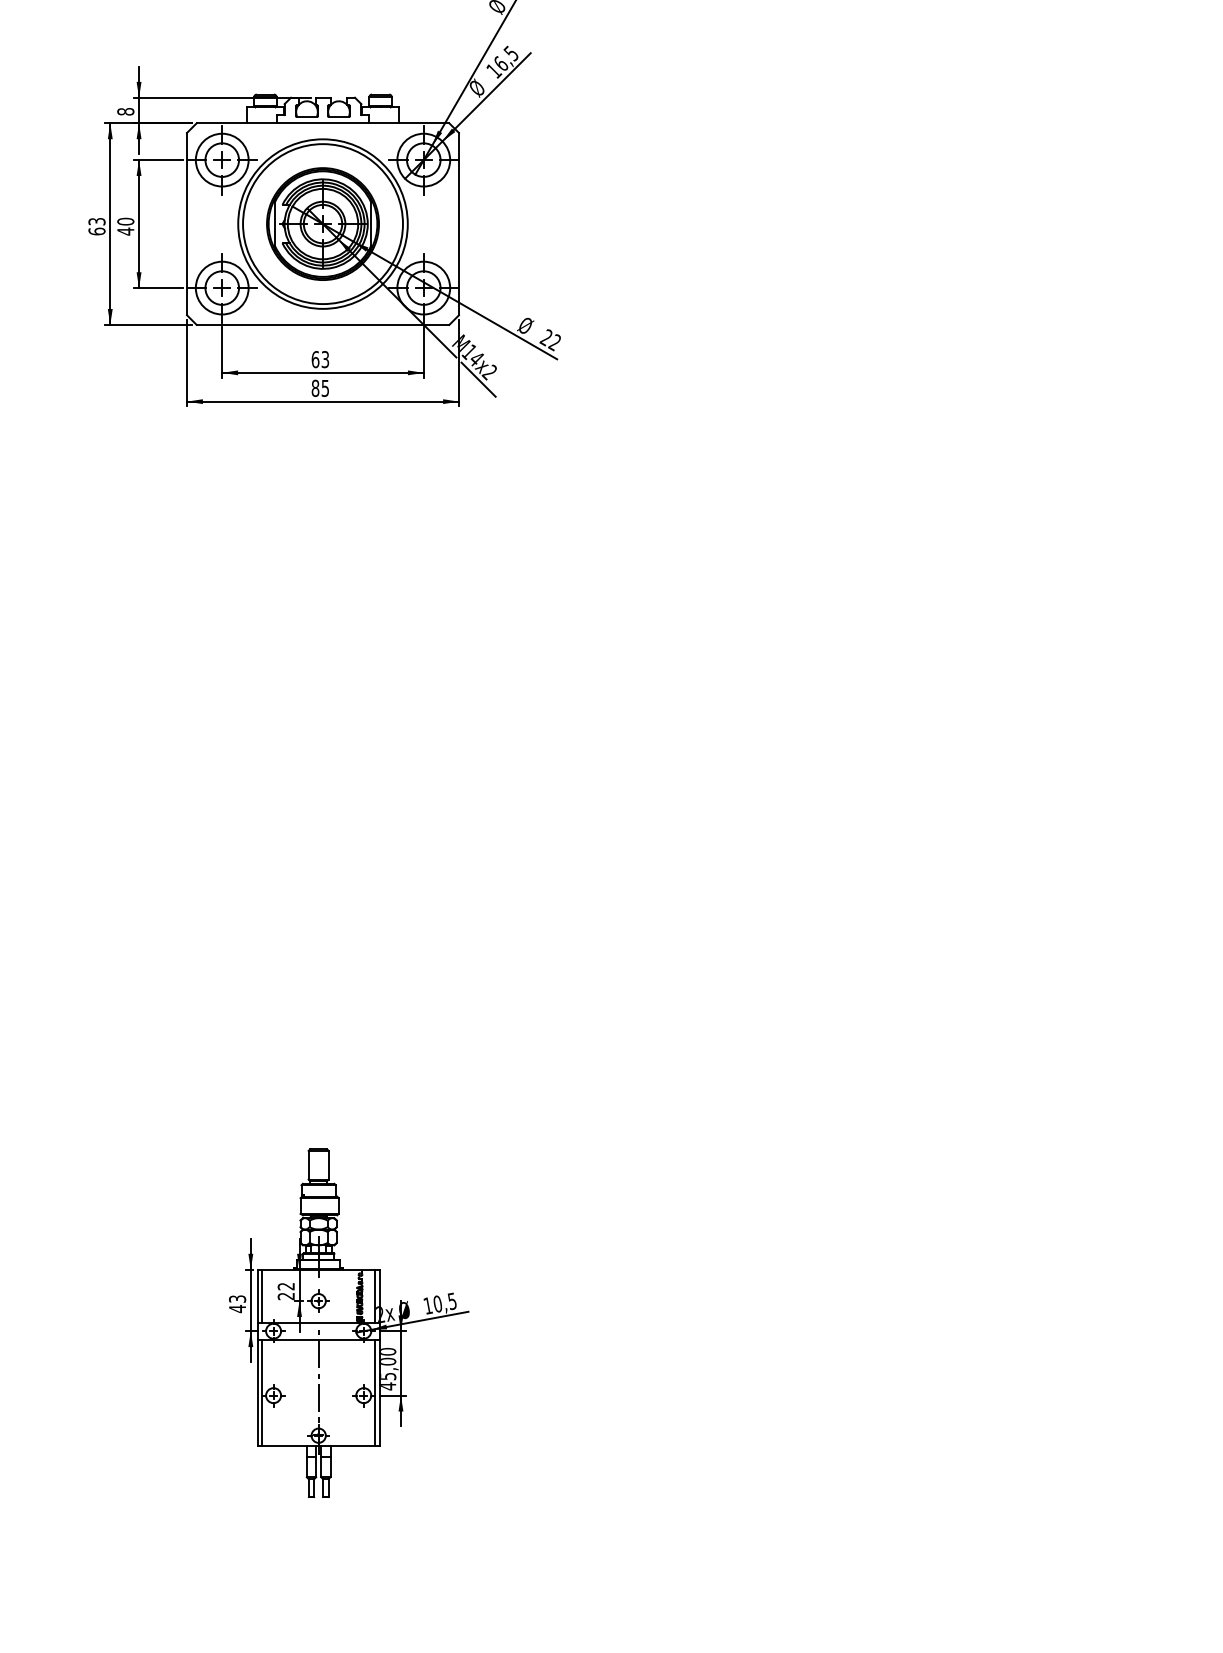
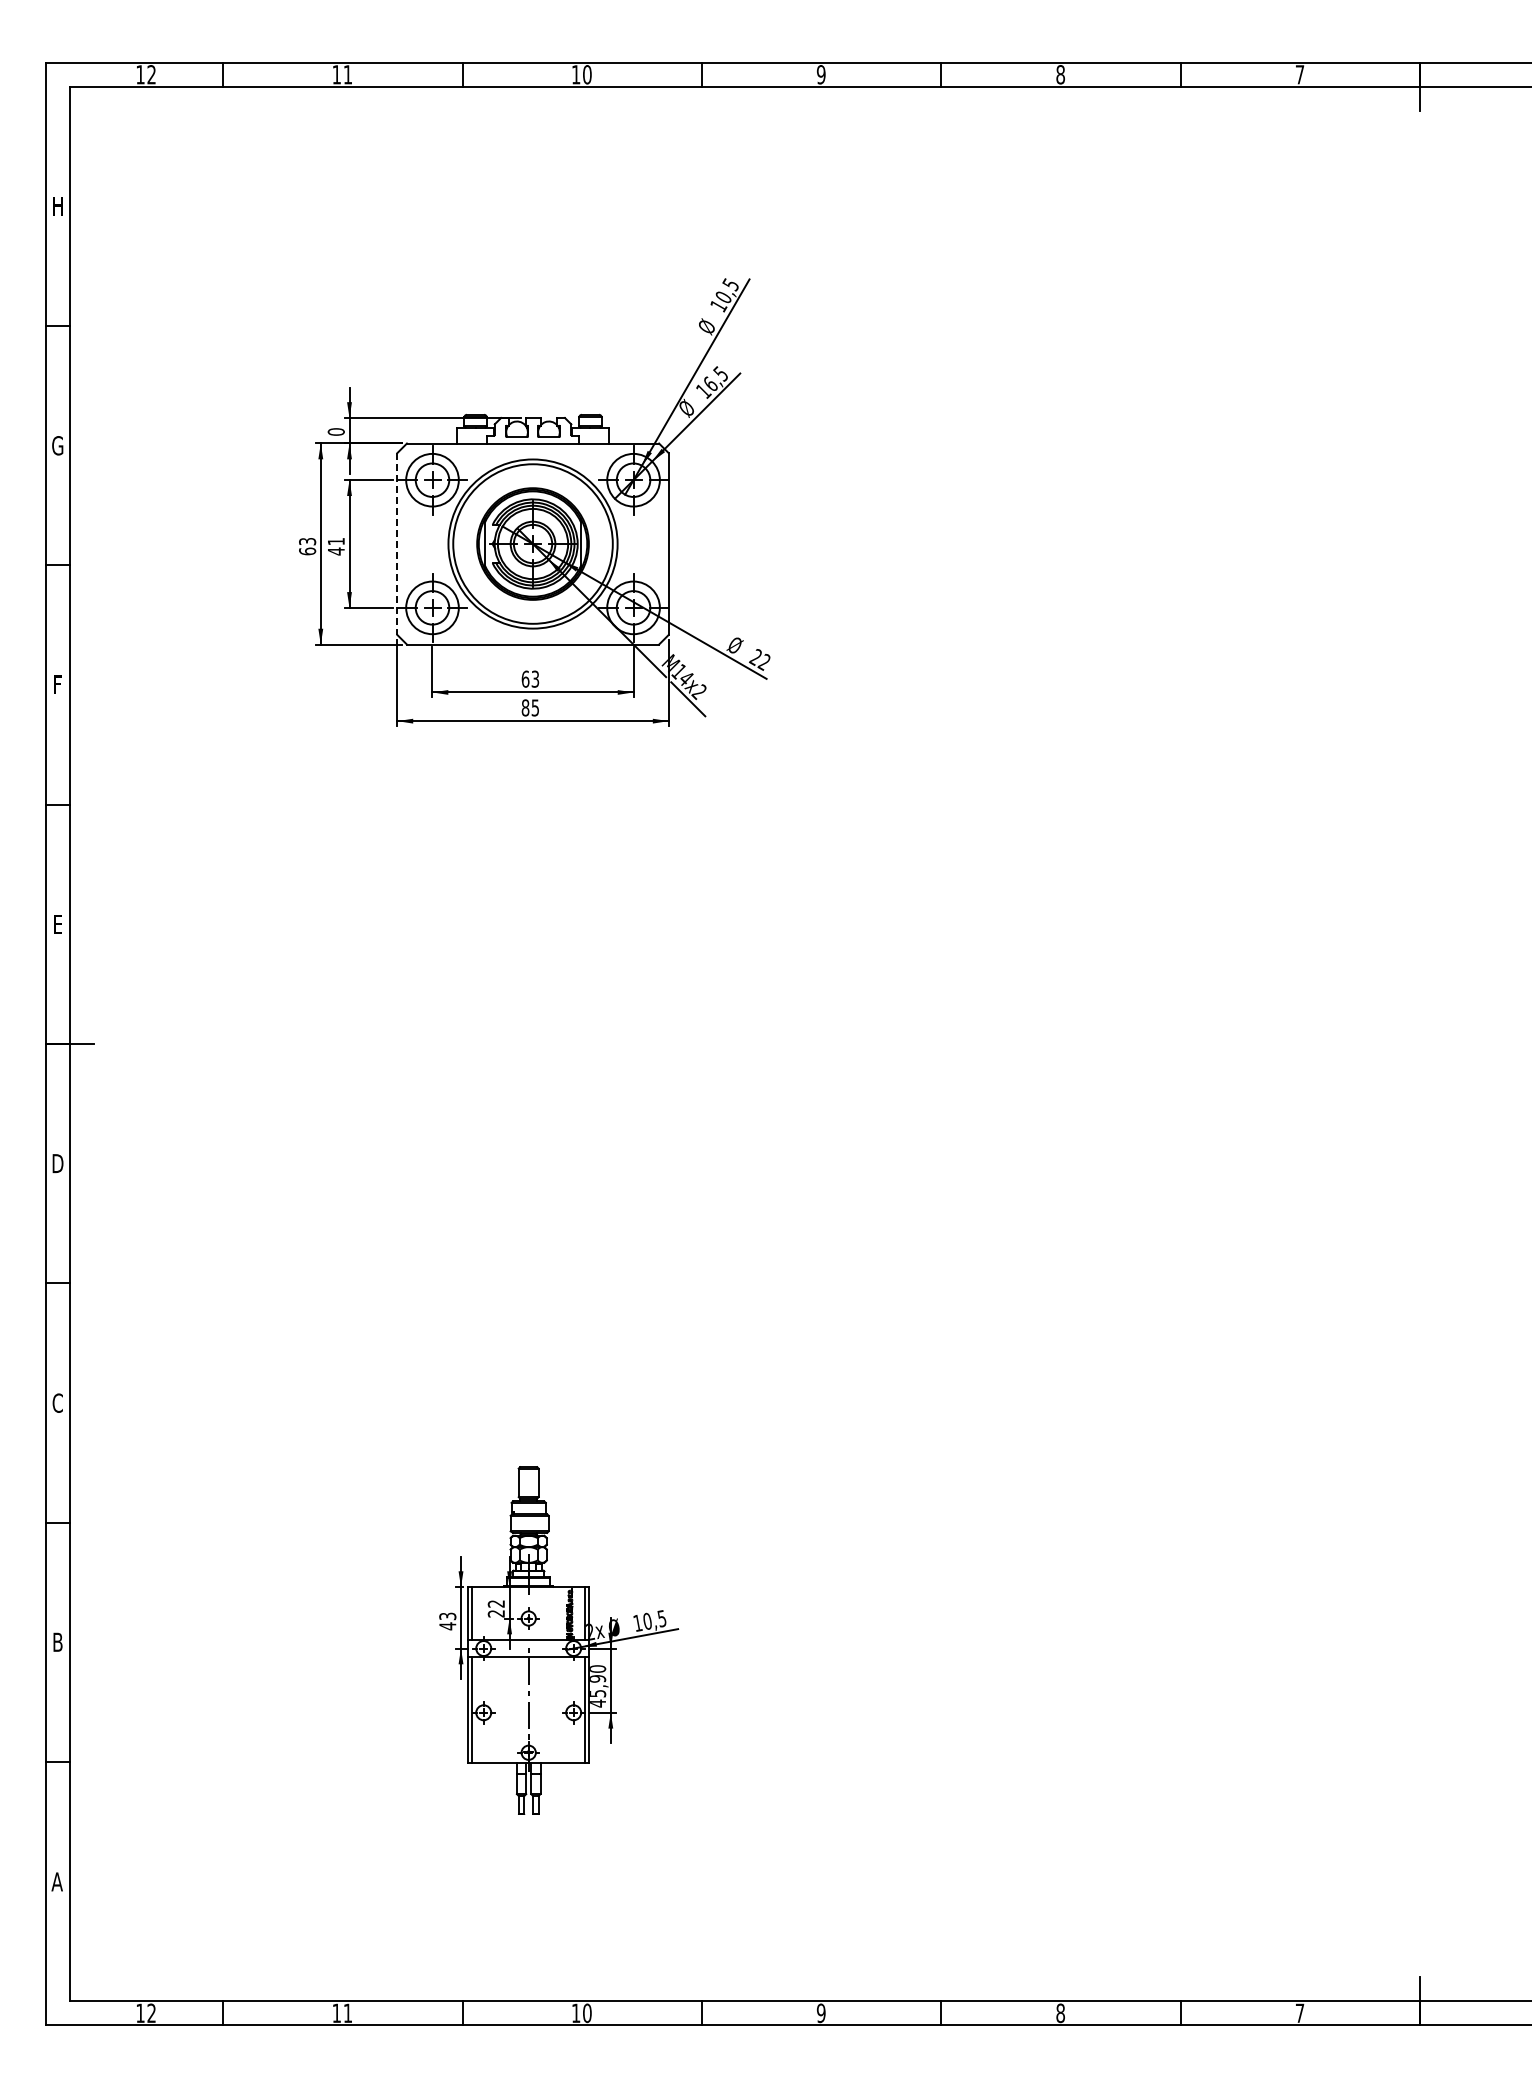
text: (126, 111) -> (336, 431), 8 -> 0
text: (125, 221) -> (335, 541), 40 -> 41
line: (187, 224) -> (397, 544), solid -> dashed
text: (388, 1361) -> (598, 1678), 45,00 -> 45,90

